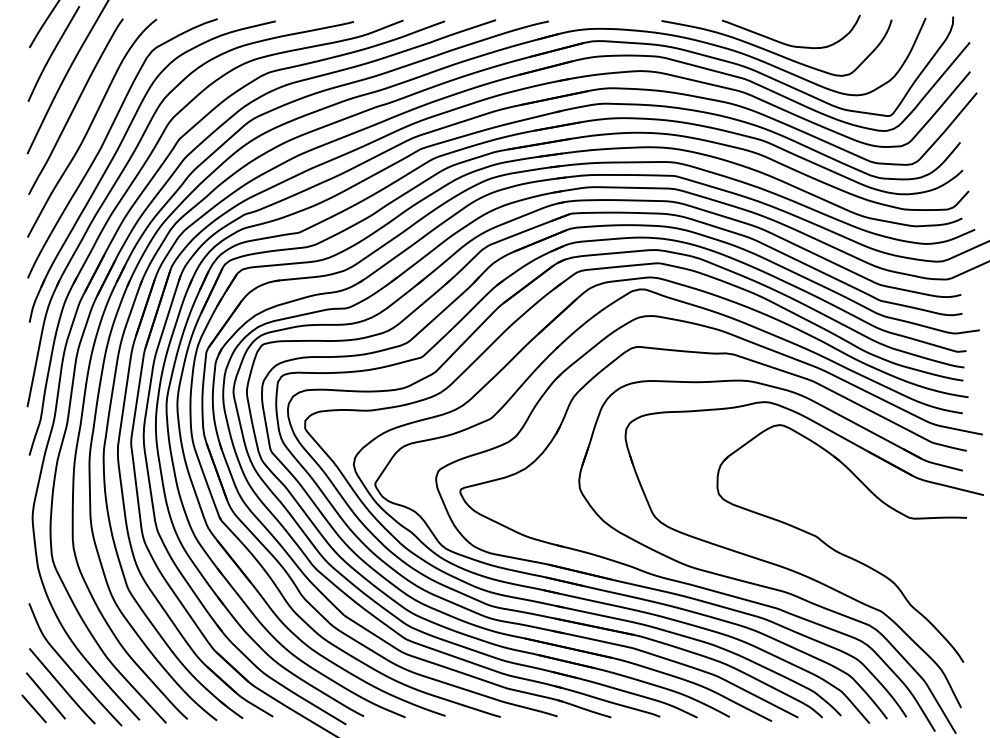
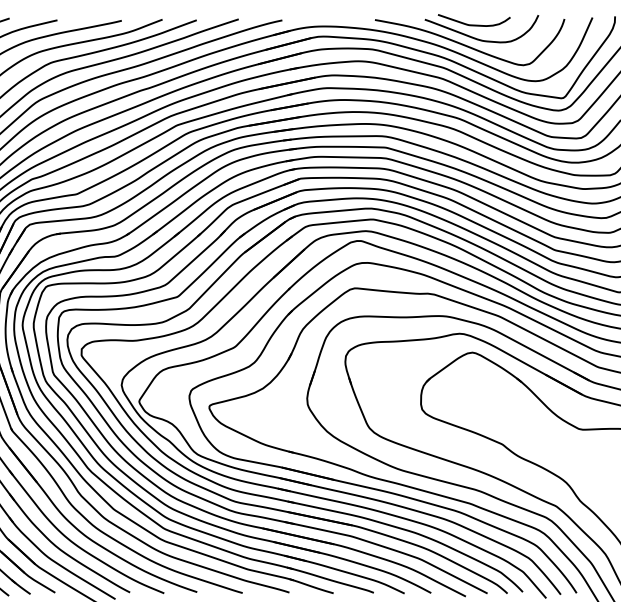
curve: (782, 26) -> (474, 24), added

